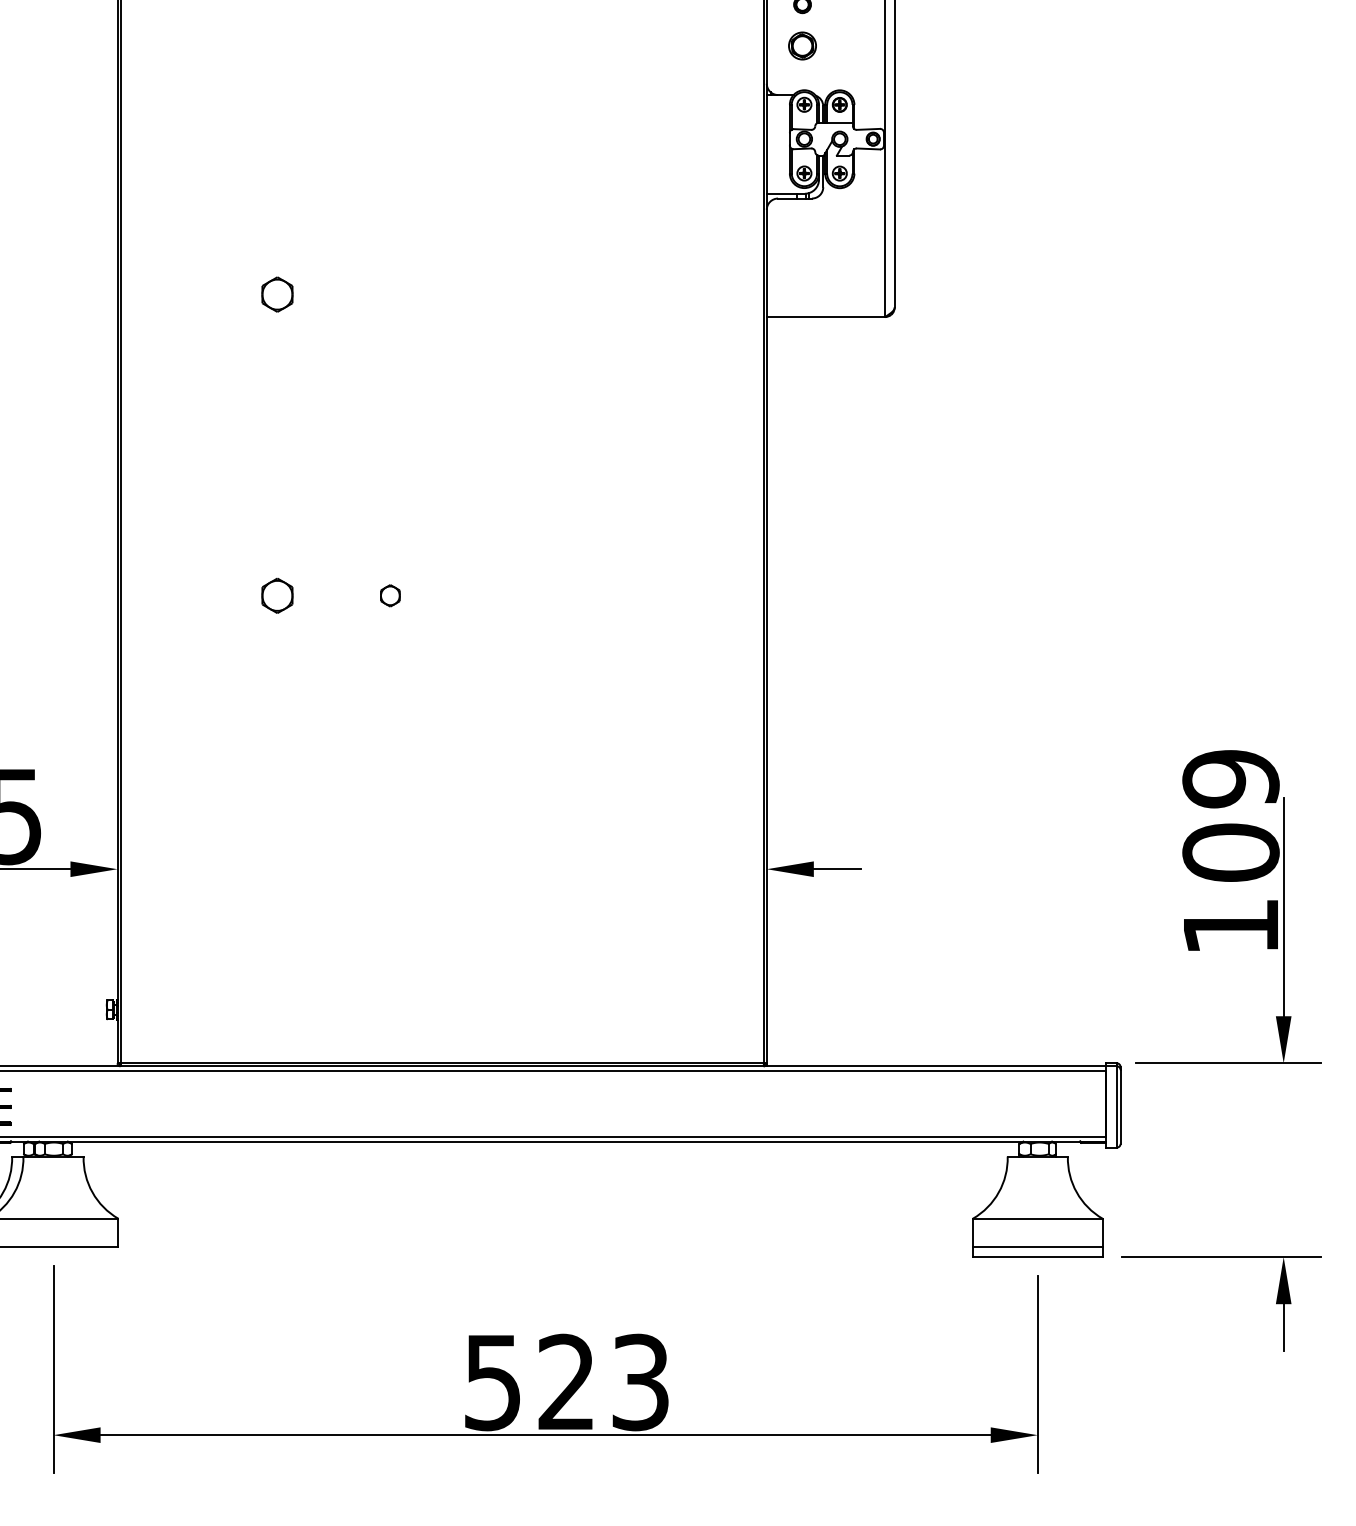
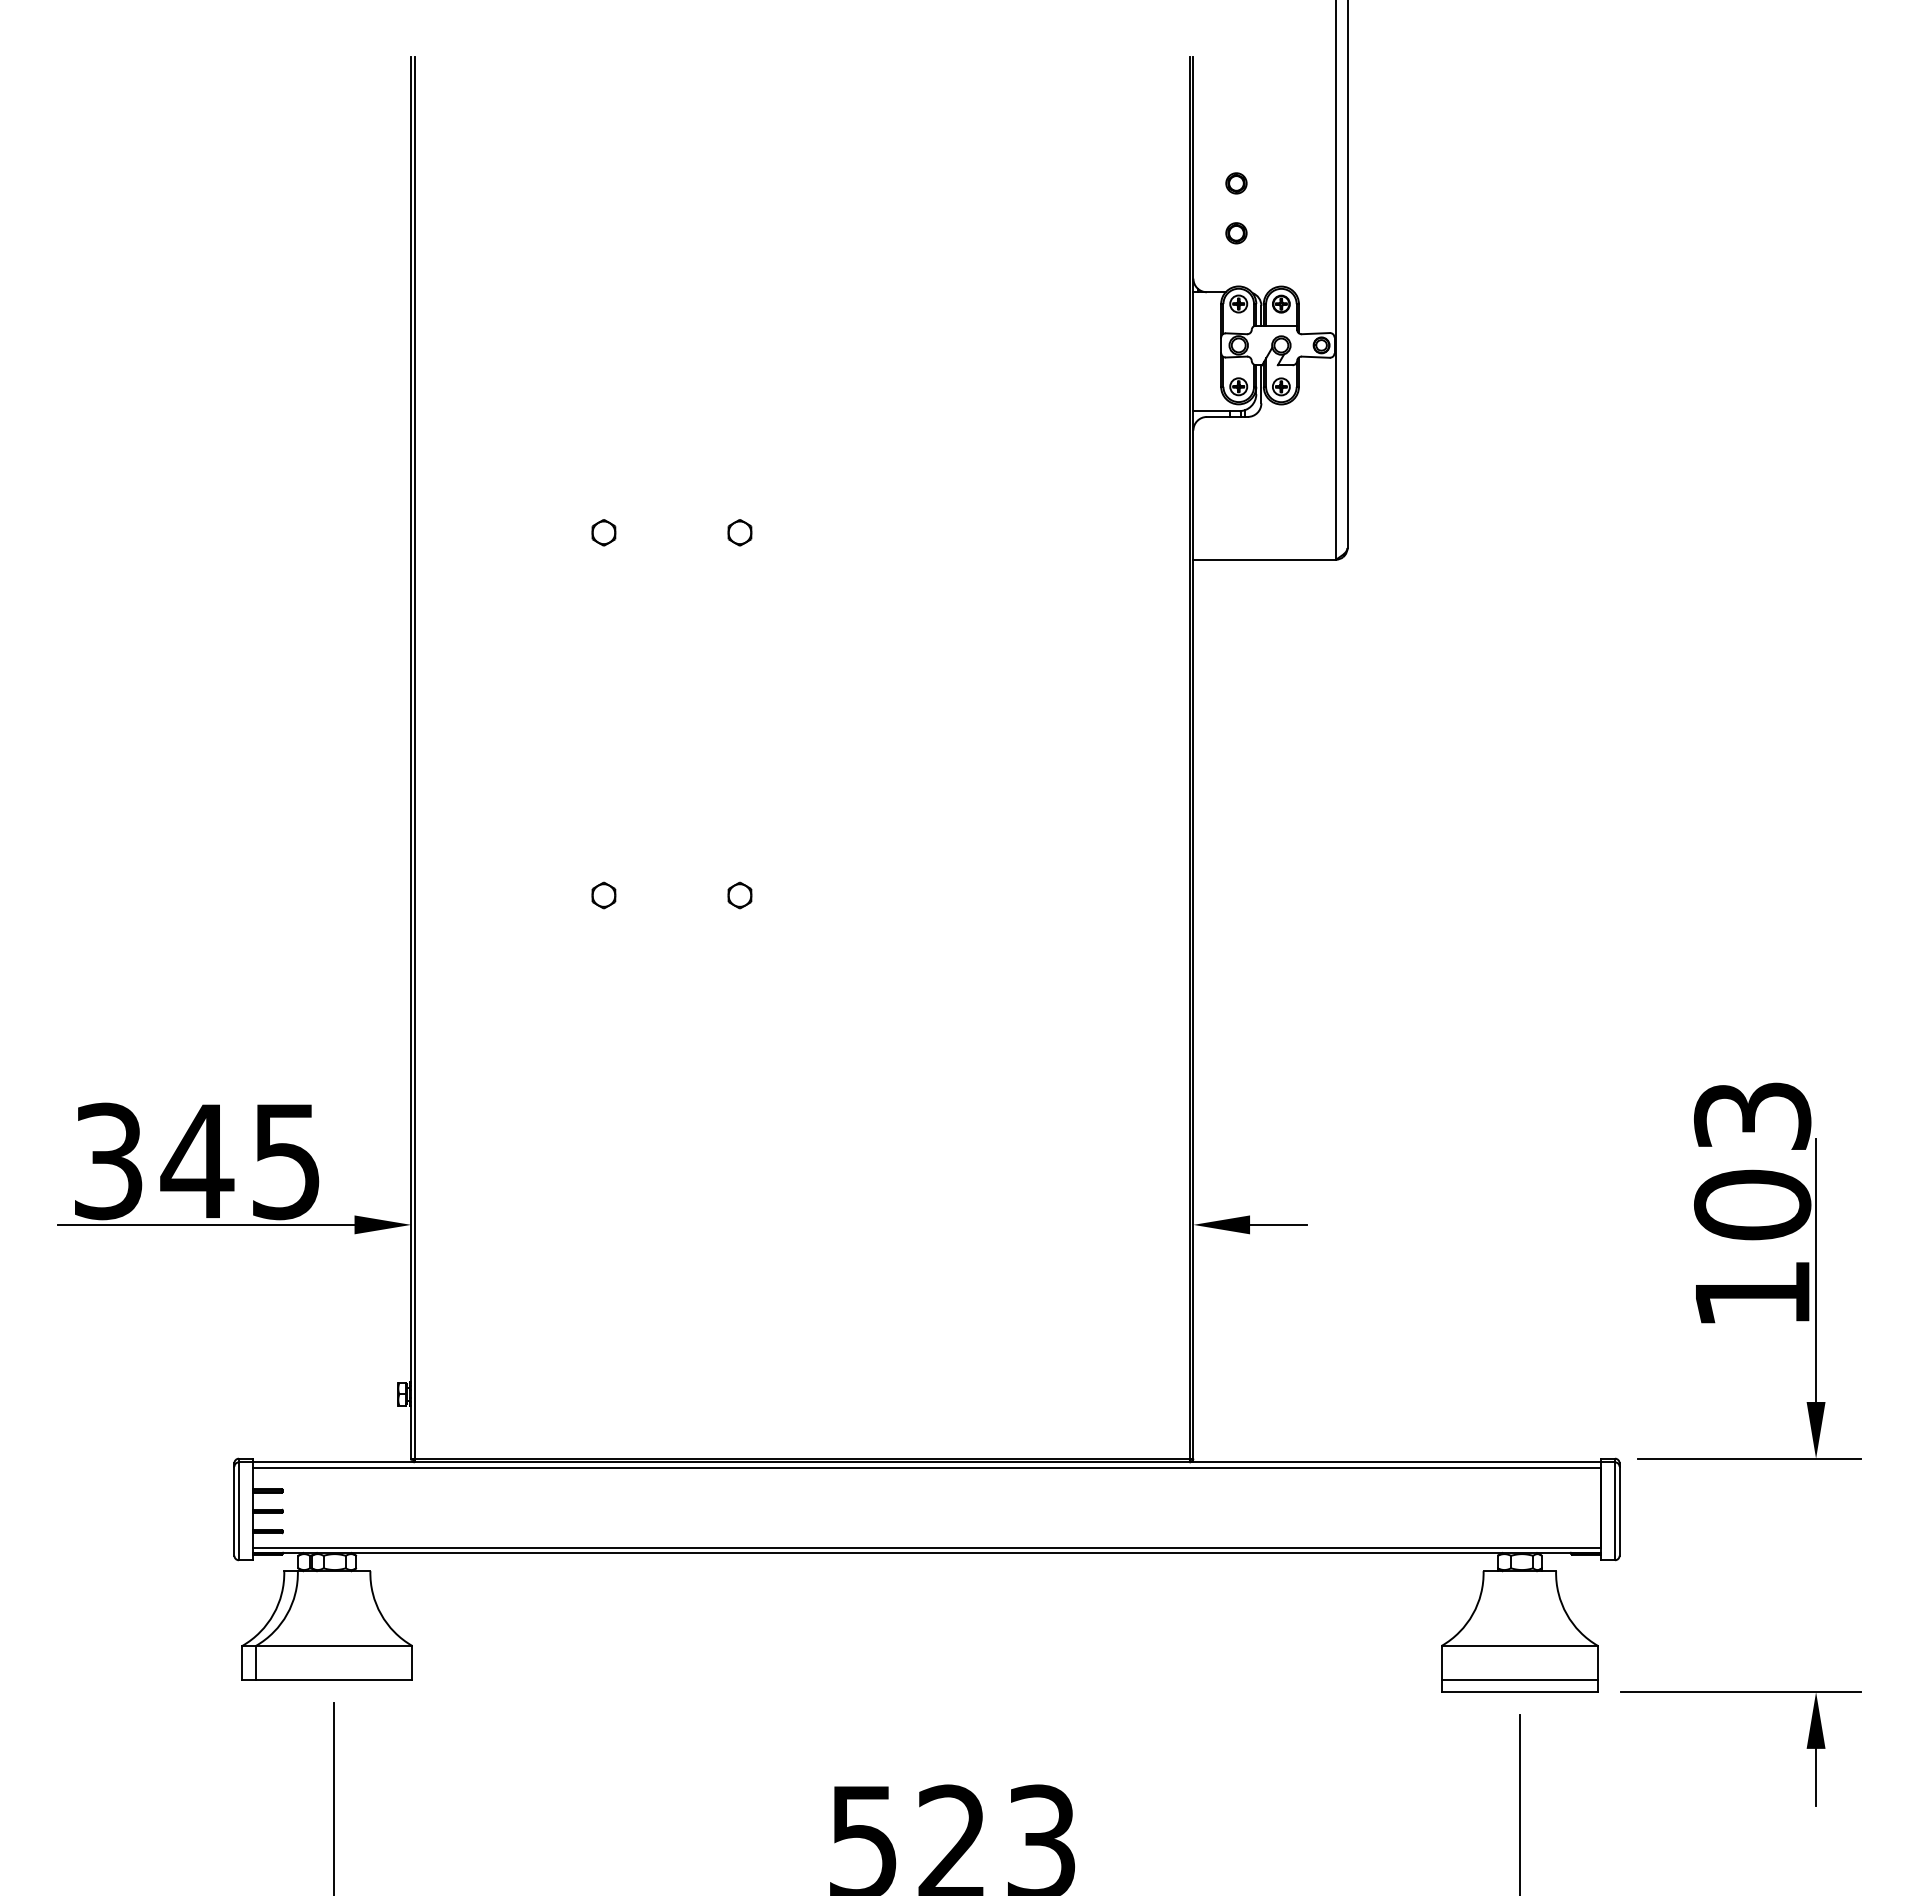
part: (802, 46) -> (1236, 233), size x0.62
part: (277, 294) -> (603, 532), size x0.62
part: (390, 294) -> (739, 532), added
part: (277, 595) -> (603, 895), size x0.62
text: (1230, 779) -> (1752, 1116), 109 -> 103

